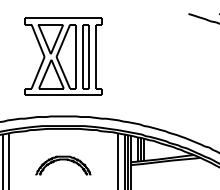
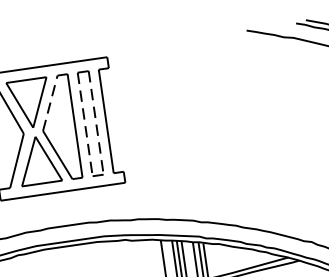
line: (63, 40) -> (50, 102), solid -> dashed
line: (82, 57) -> (85, 125), solid -> dashed
line: (89, 57) -> (96, 124), solid -> dashed

